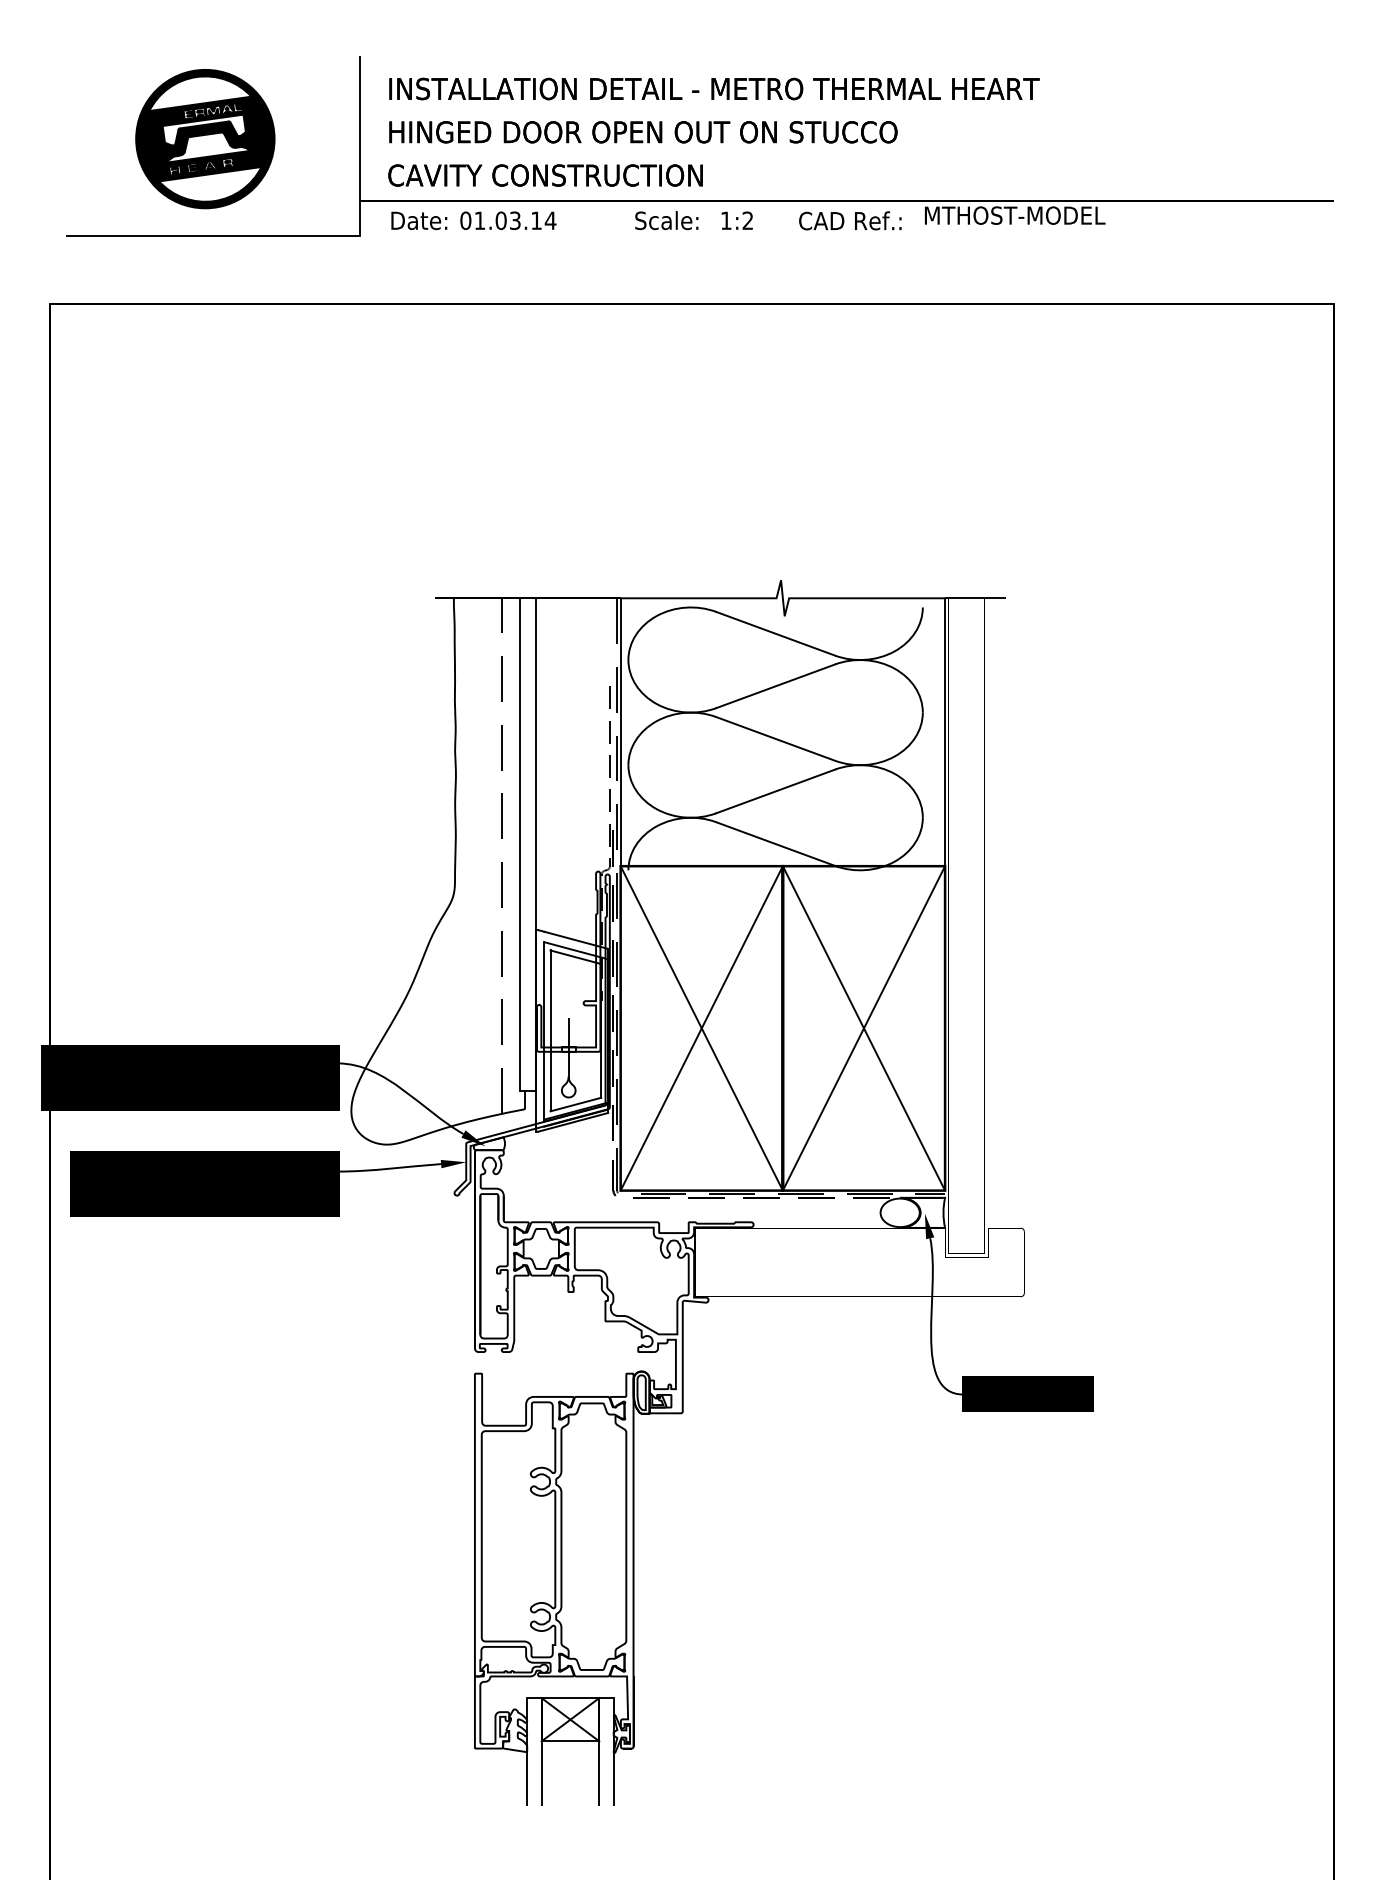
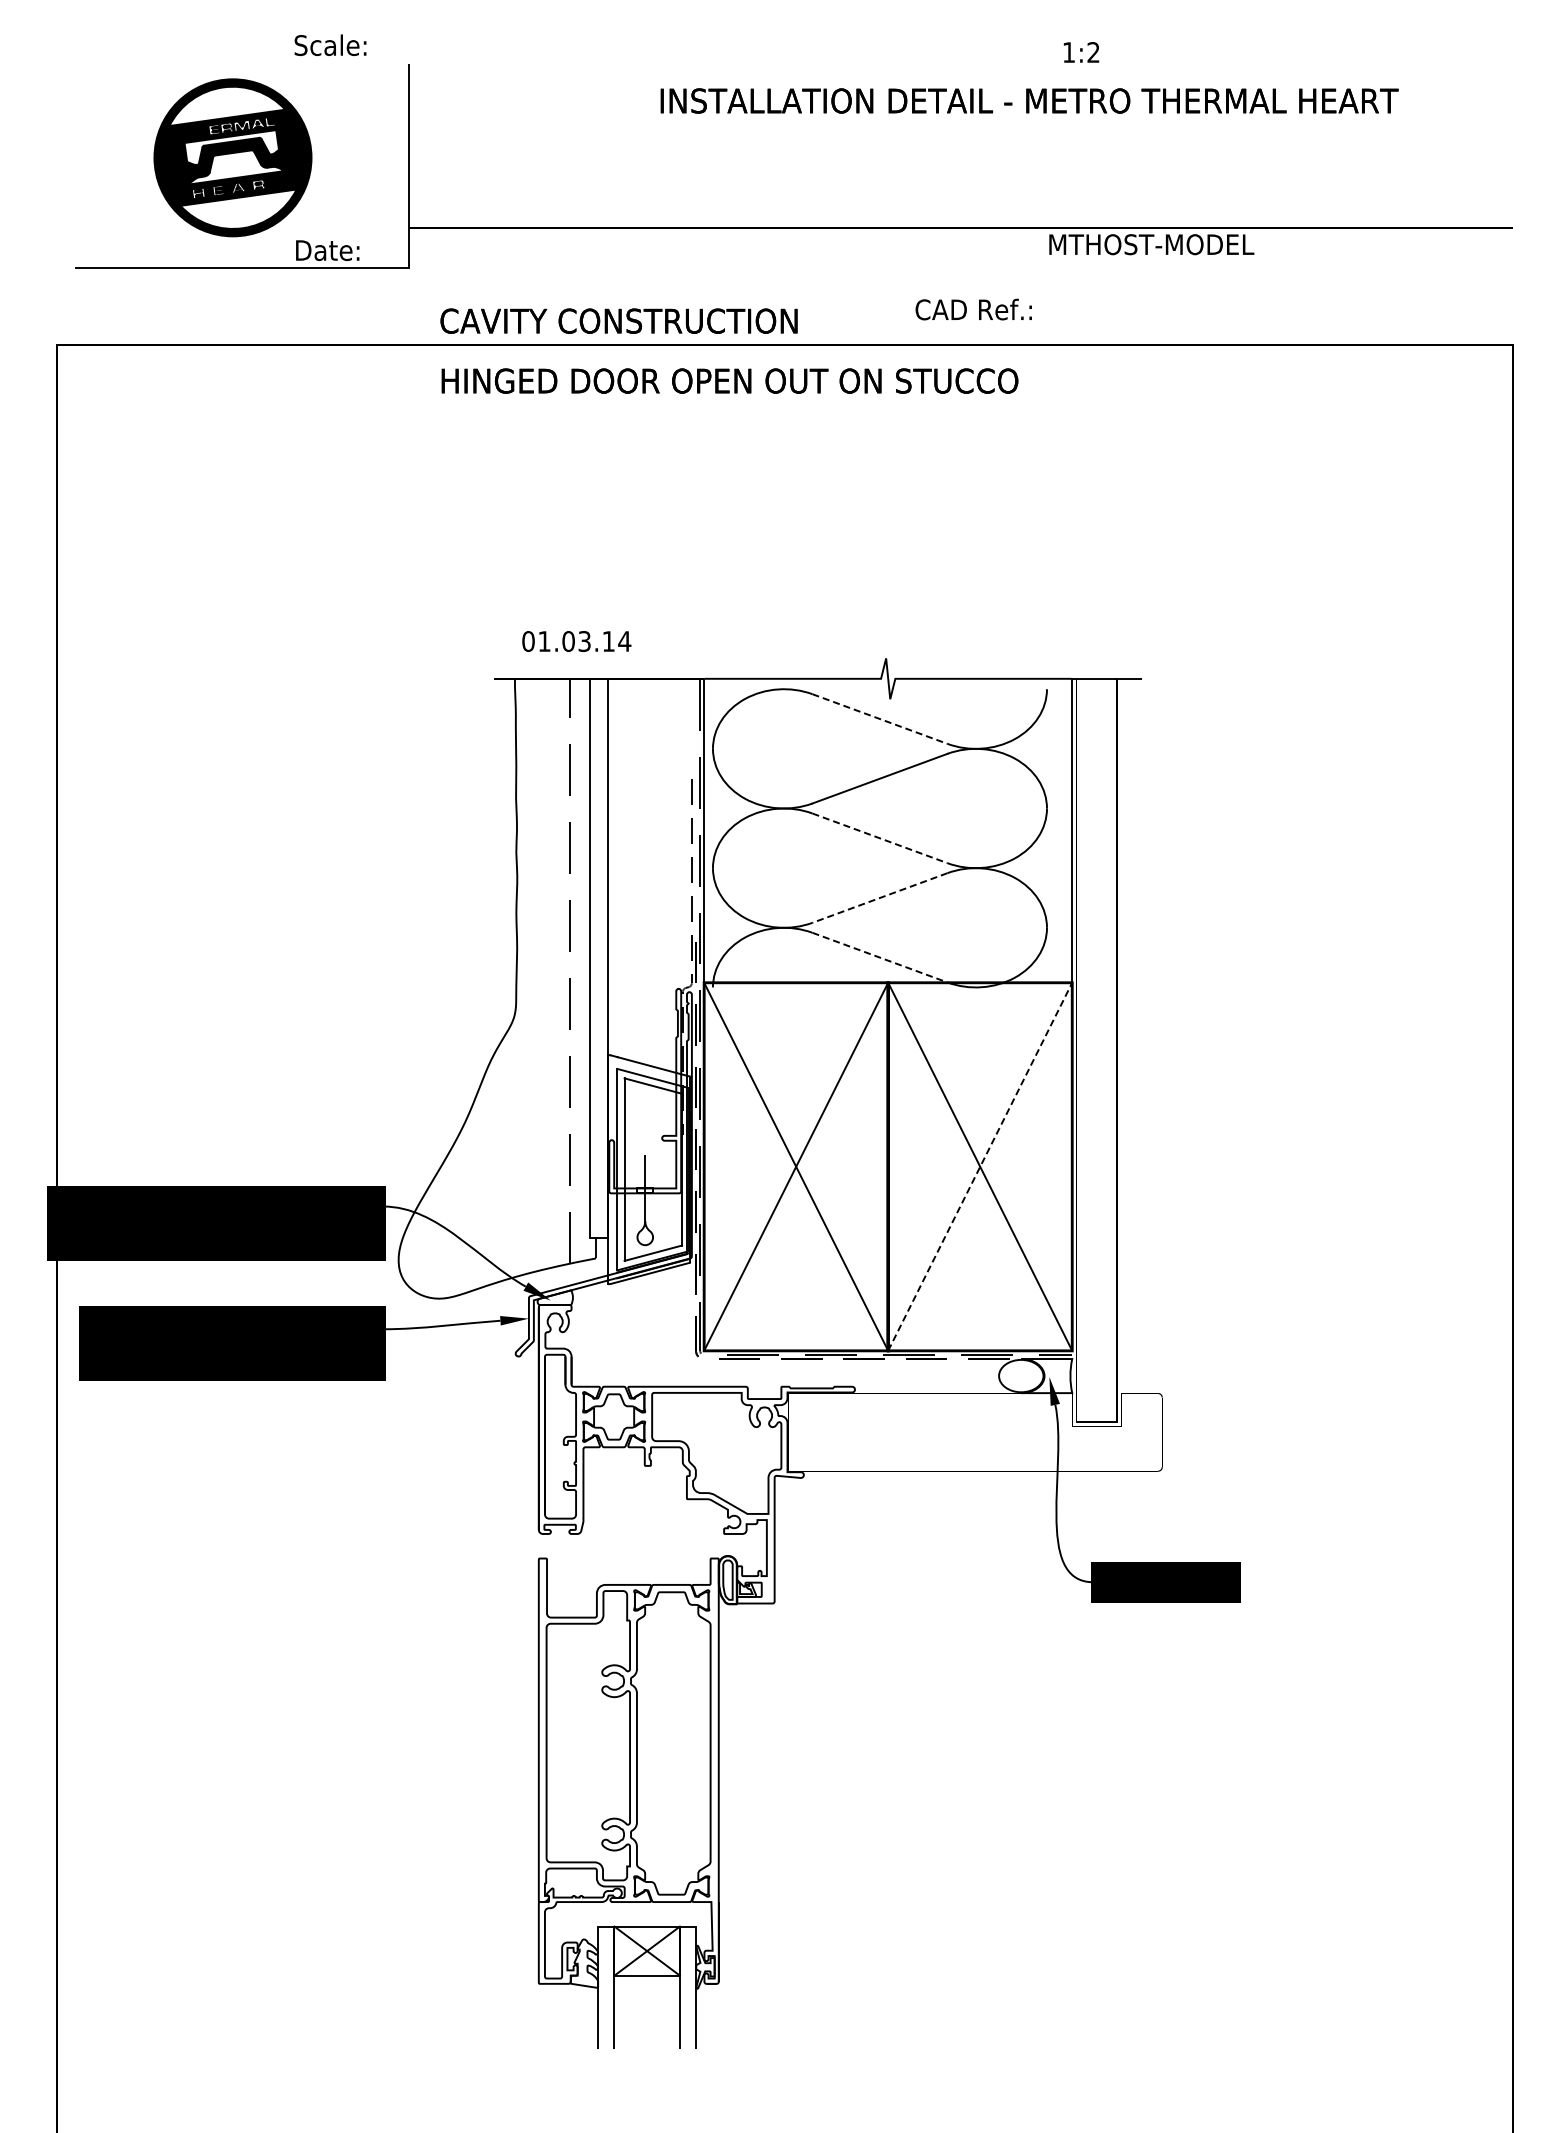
text: (714, 88) -> (1029, 100), moved
text: (642, 131) -> (729, 380), moved
text: (545, 174) -> (618, 320), moved
text: (419, 220) -> (327, 250), moved
text: (508, 220) -> (576, 641), moved
text: (666, 220) -> (330, 45), moved
text: (737, 220) -> (1081, 52), moved
text: (850, 220) -> (973, 309), moved
line: (775, 634) -> (879, 719), solid -> dashed
line: (775, 739) -> (879, 838), solid -> dashed
line: (775, 791) -> (879, 897), solid -> dashed
line: (775, 843) -> (879, 957), solid -> dashed
line: (864, 1028) -> (980, 1166), solid -> dashed

